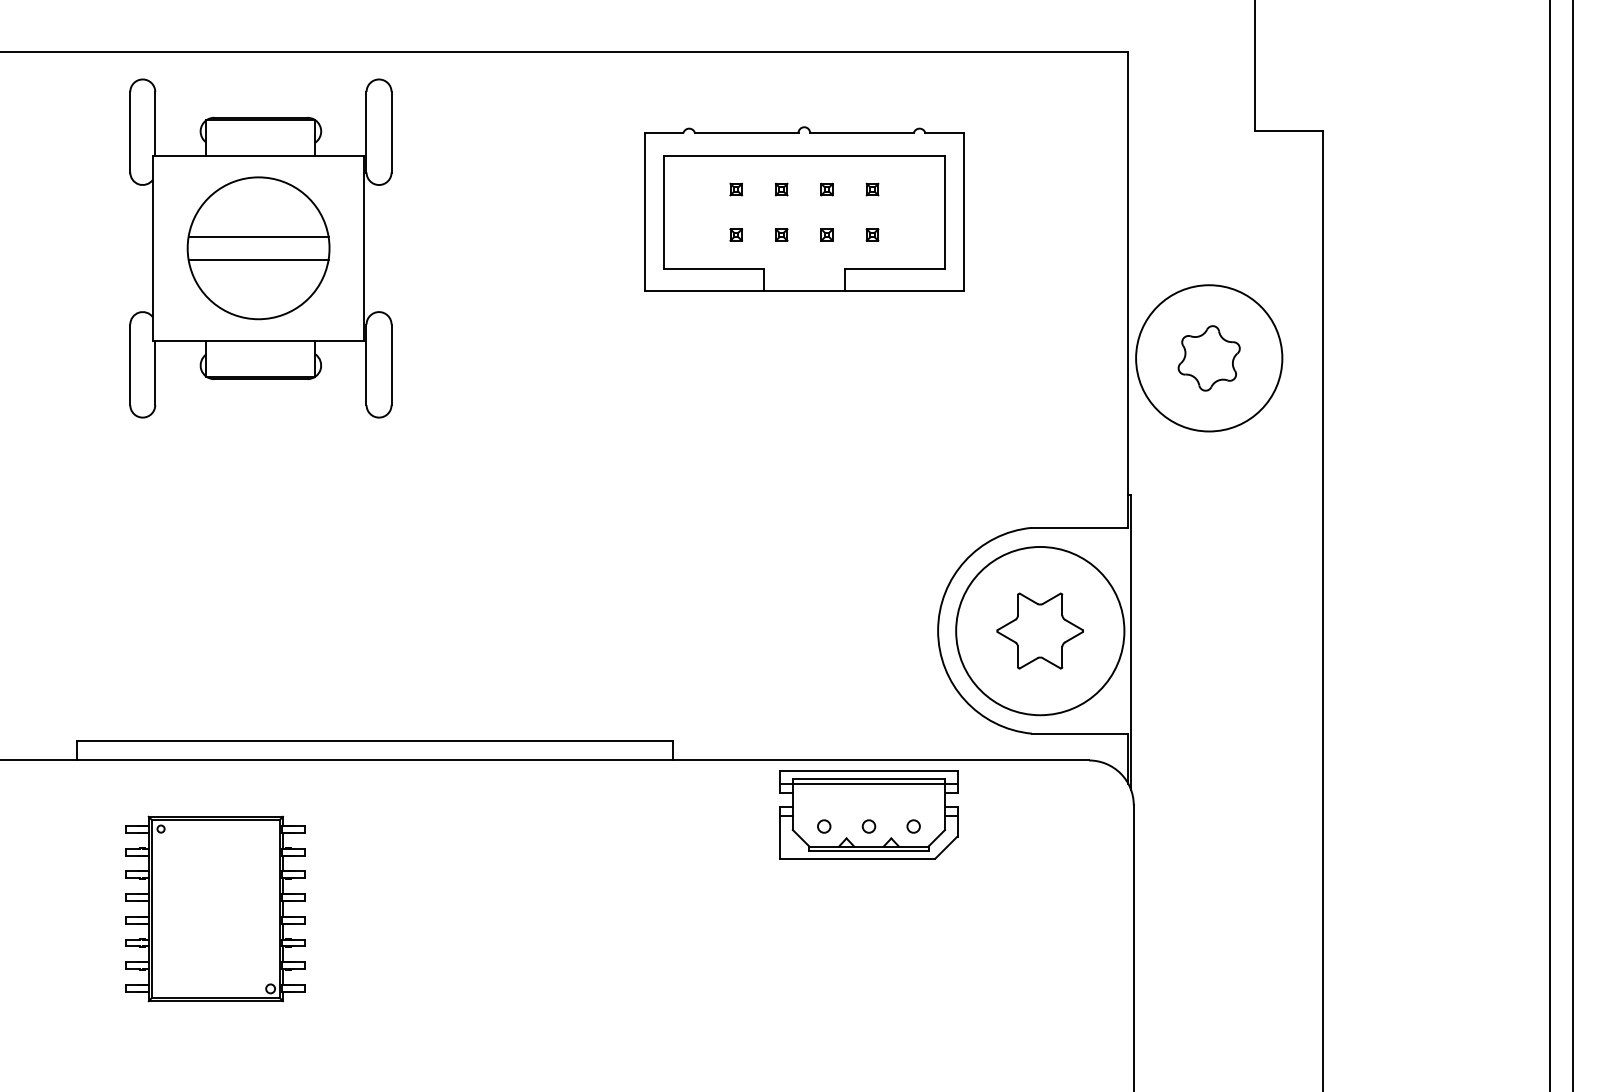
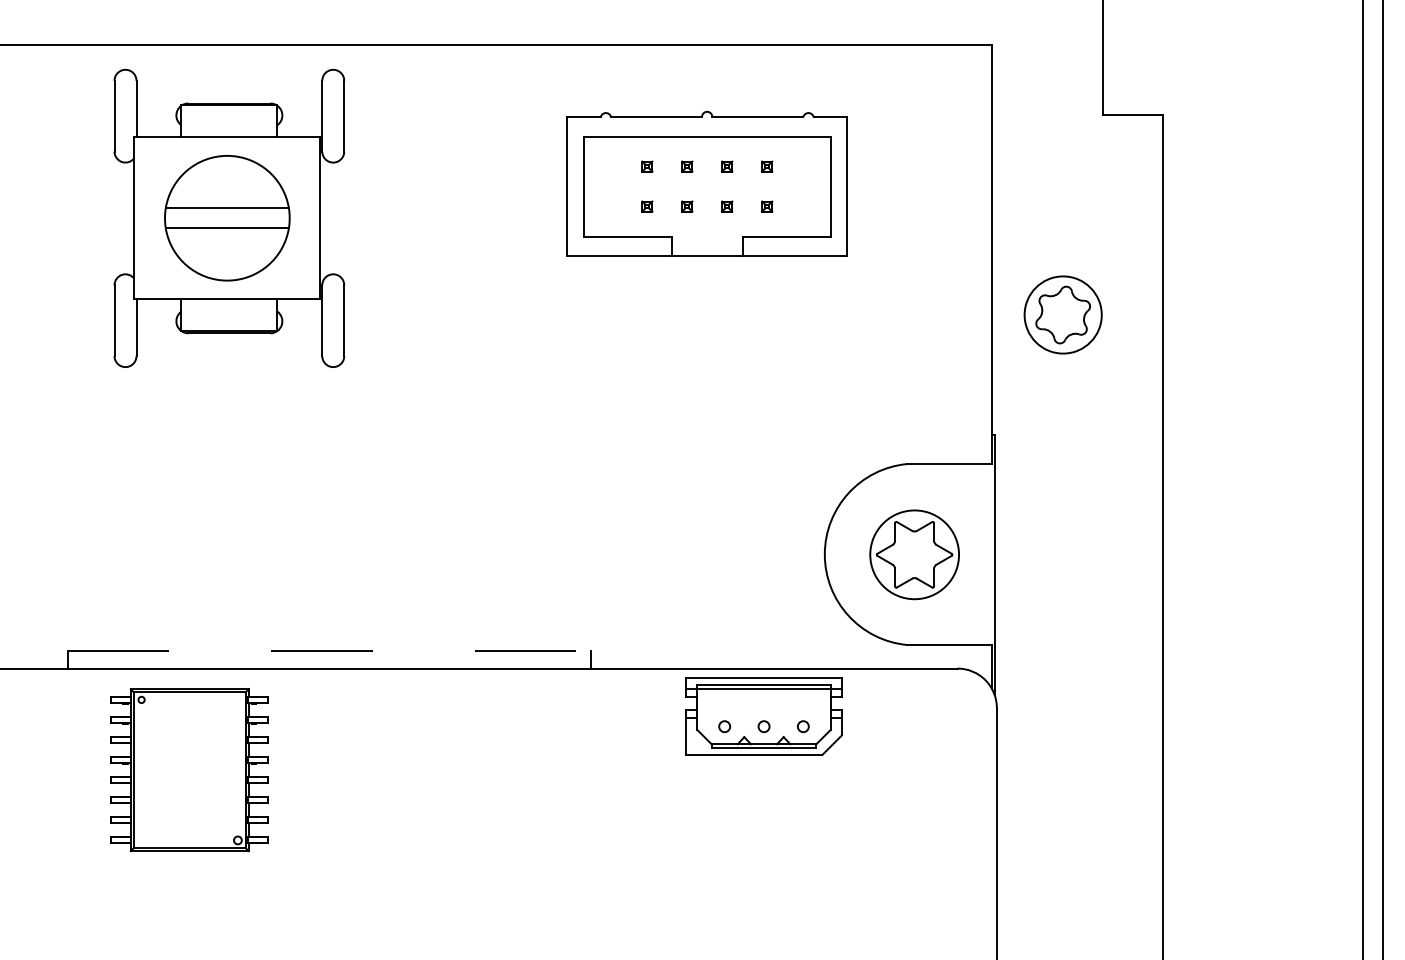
circle: (1208, 357) -> (1062, 314), size x0.6
circle: (1040, 630) -> (914, 554), size x0.6
line: (374, 741) -> (329, 651), solid -> dashed
part: (215, 909) -> (189, 770), moved

